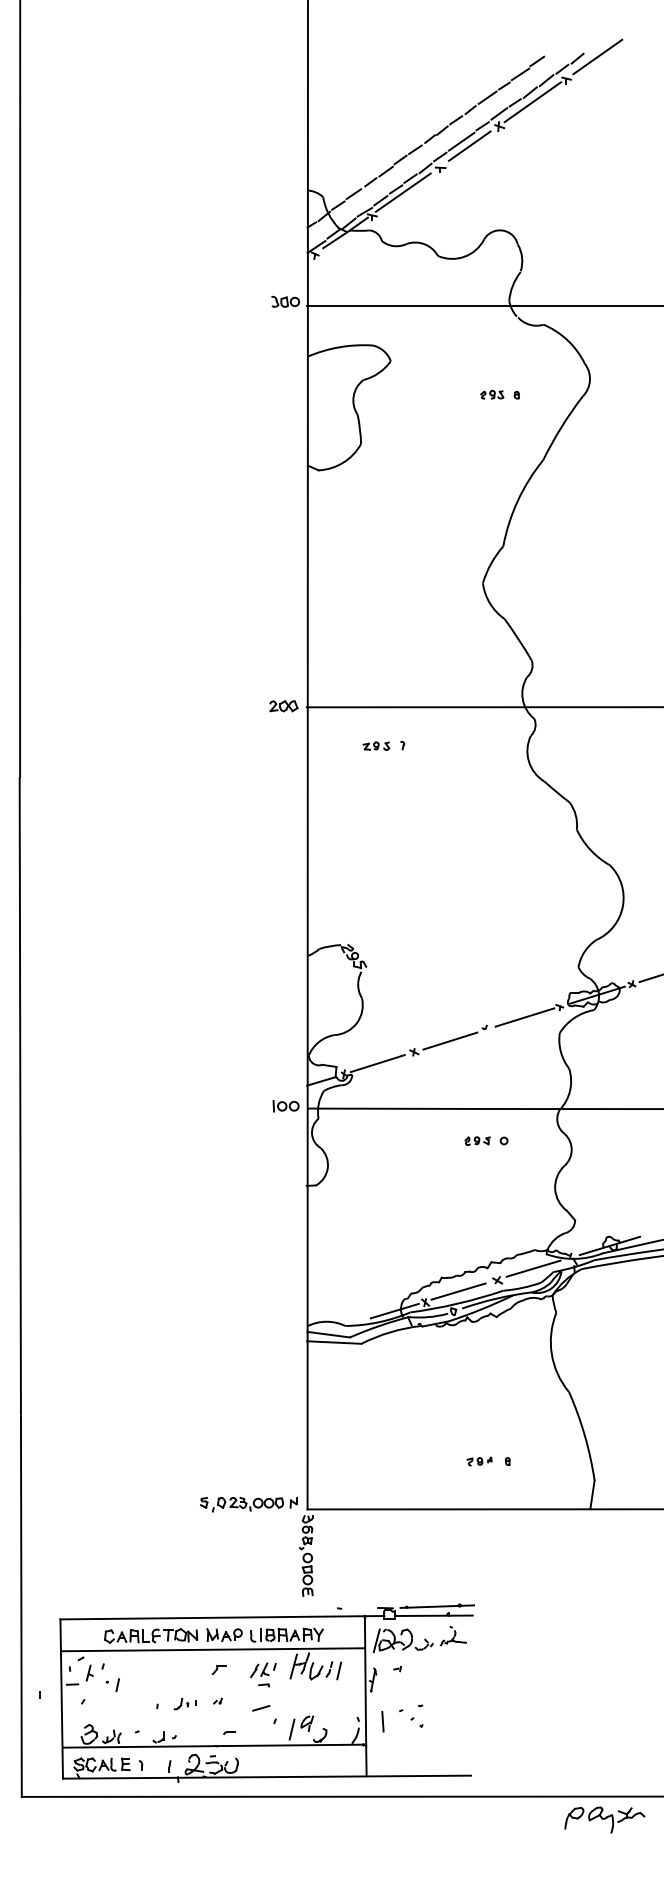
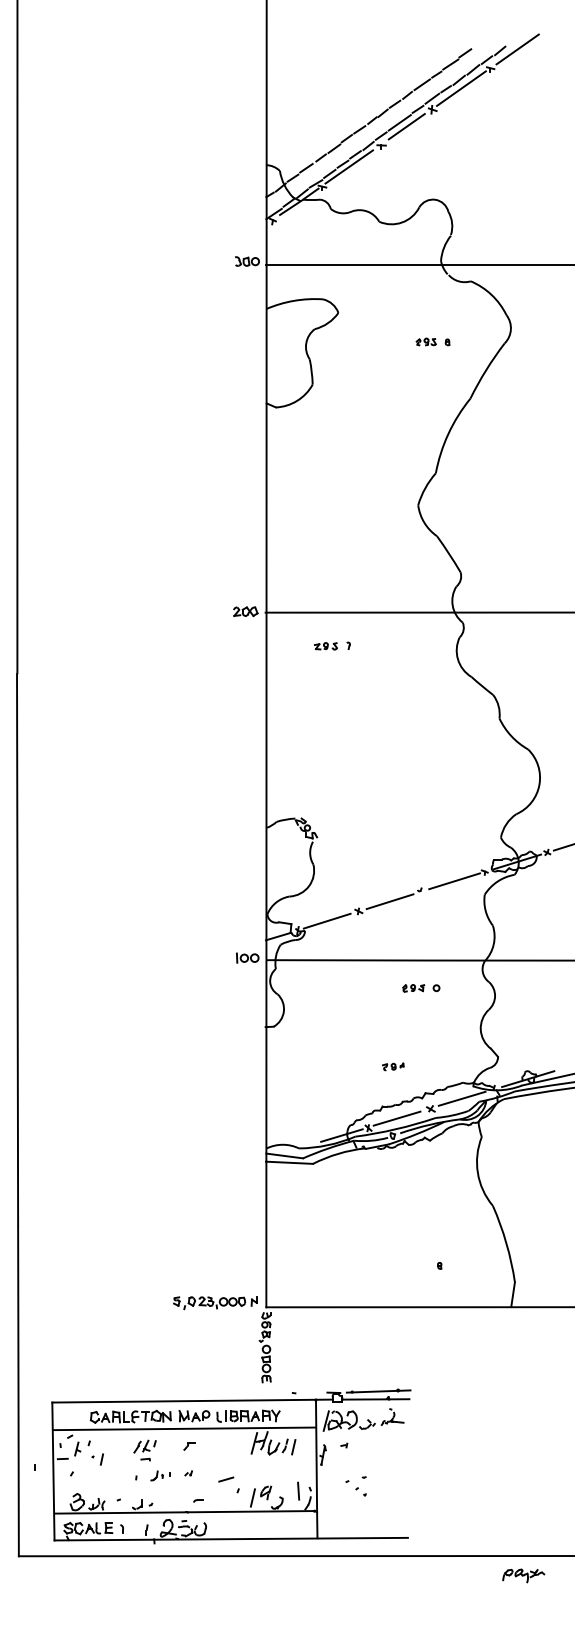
part: (479, 1461) -> (393, 1066), moved
part: (262, 1674) -> (144, 1450), moved
line: (382, 1720) -> (298, 1490), moved
part: (604, 1819) -> (523, 1575), size x0.6

